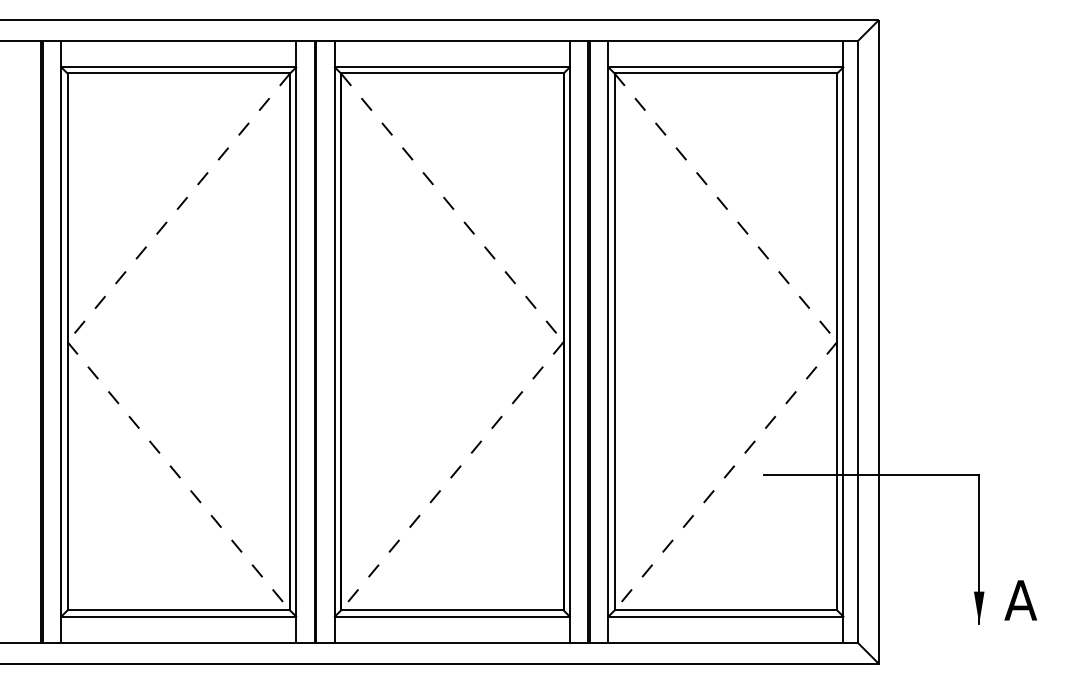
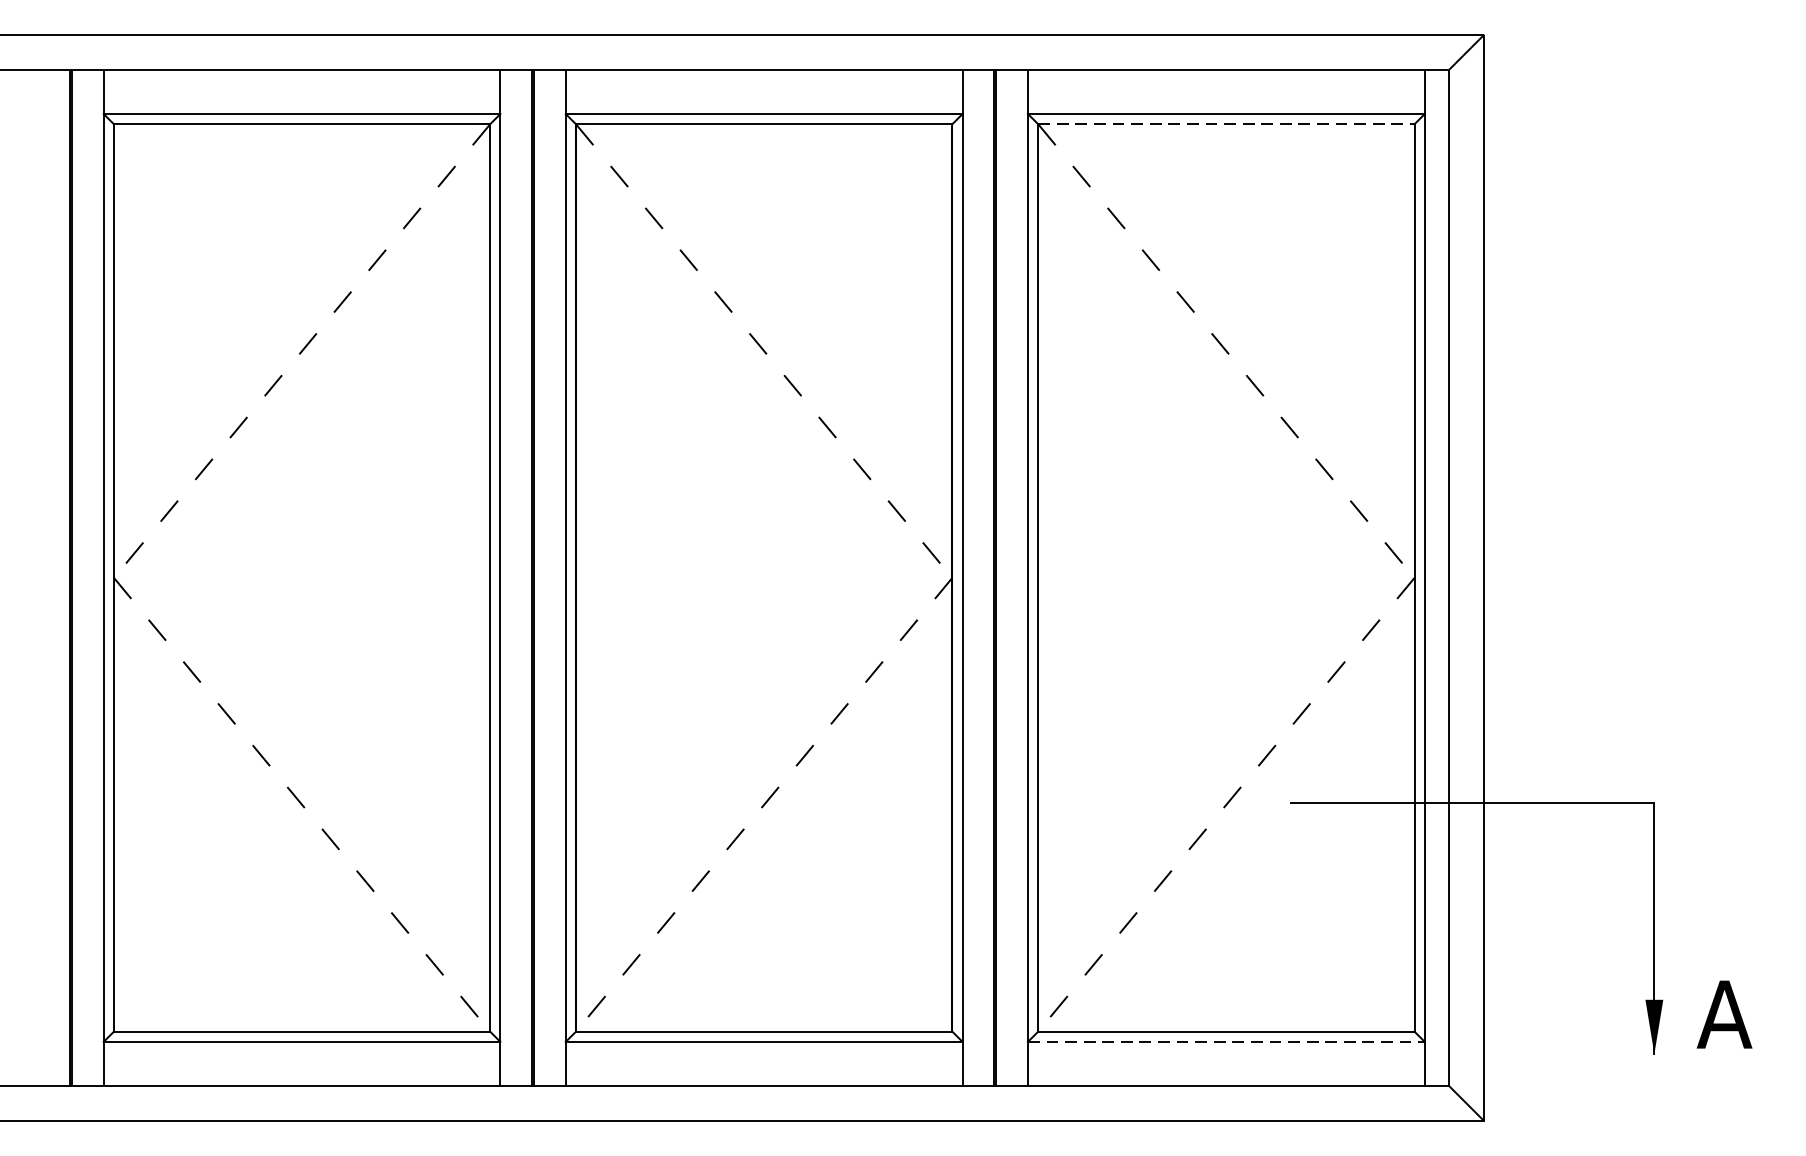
line: (726, 73) -> (1227, 124), solid -> dashed
line: (726, 616) -> (1227, 1041), solid -> dashed

